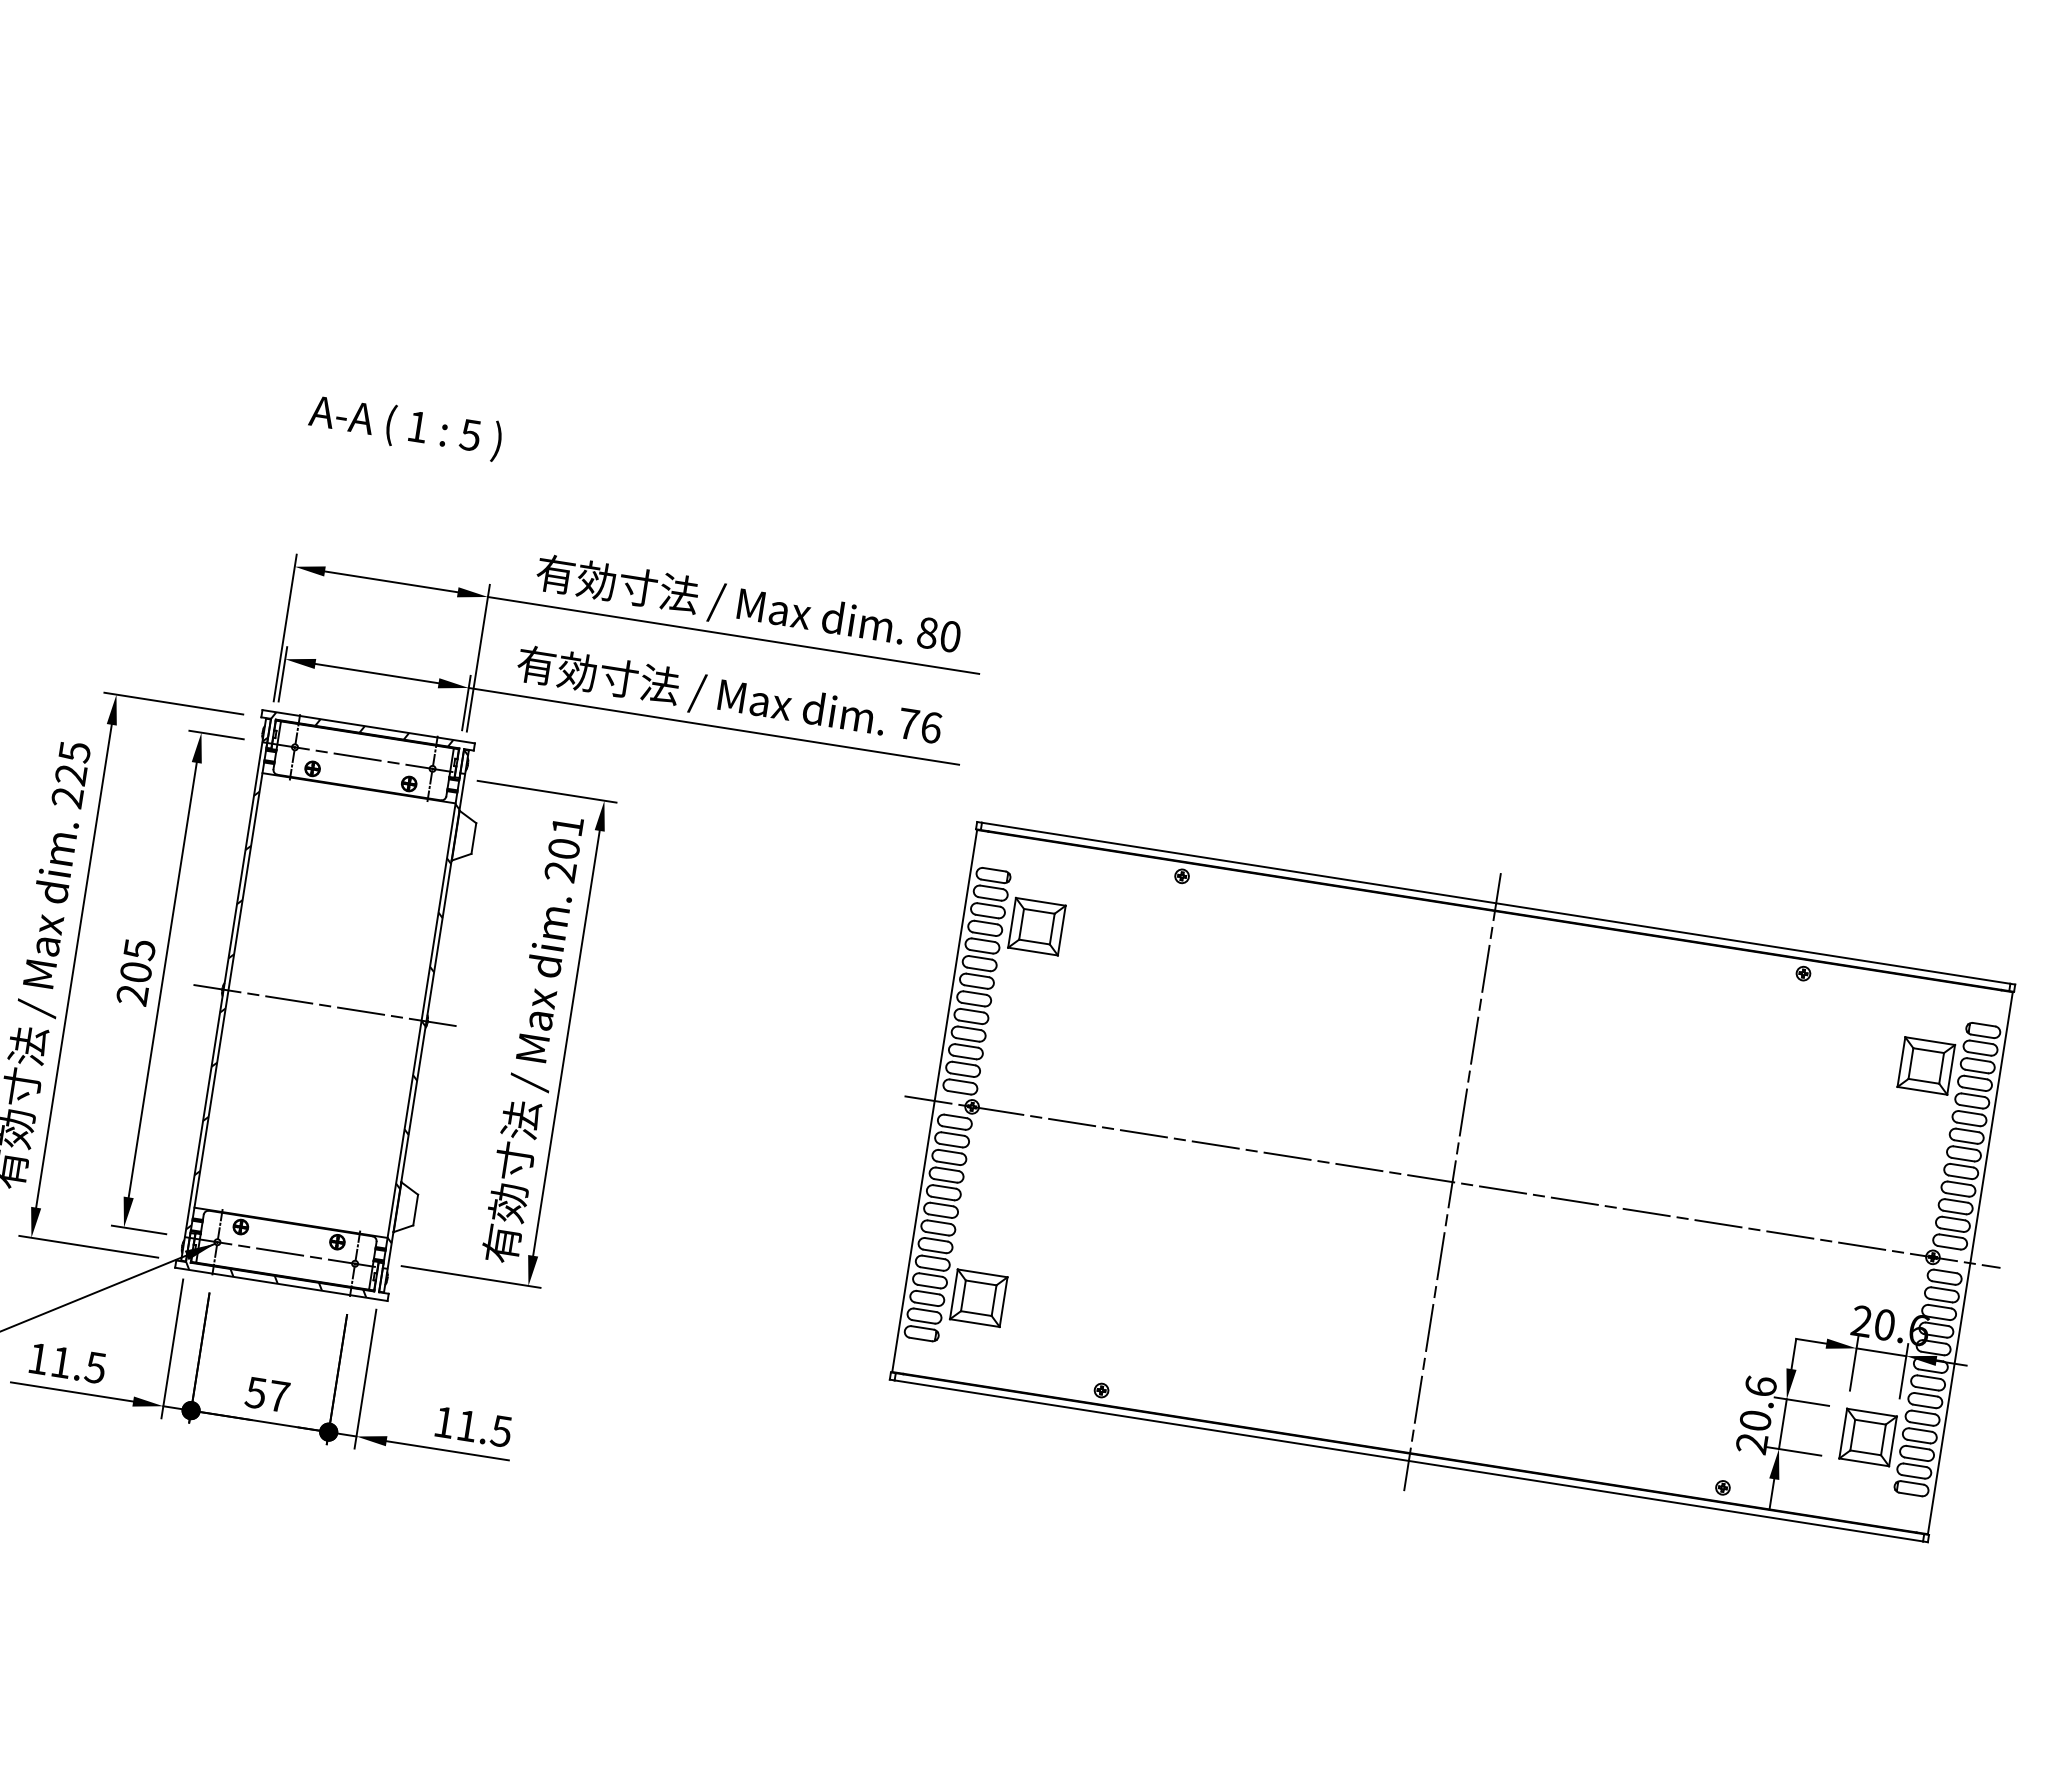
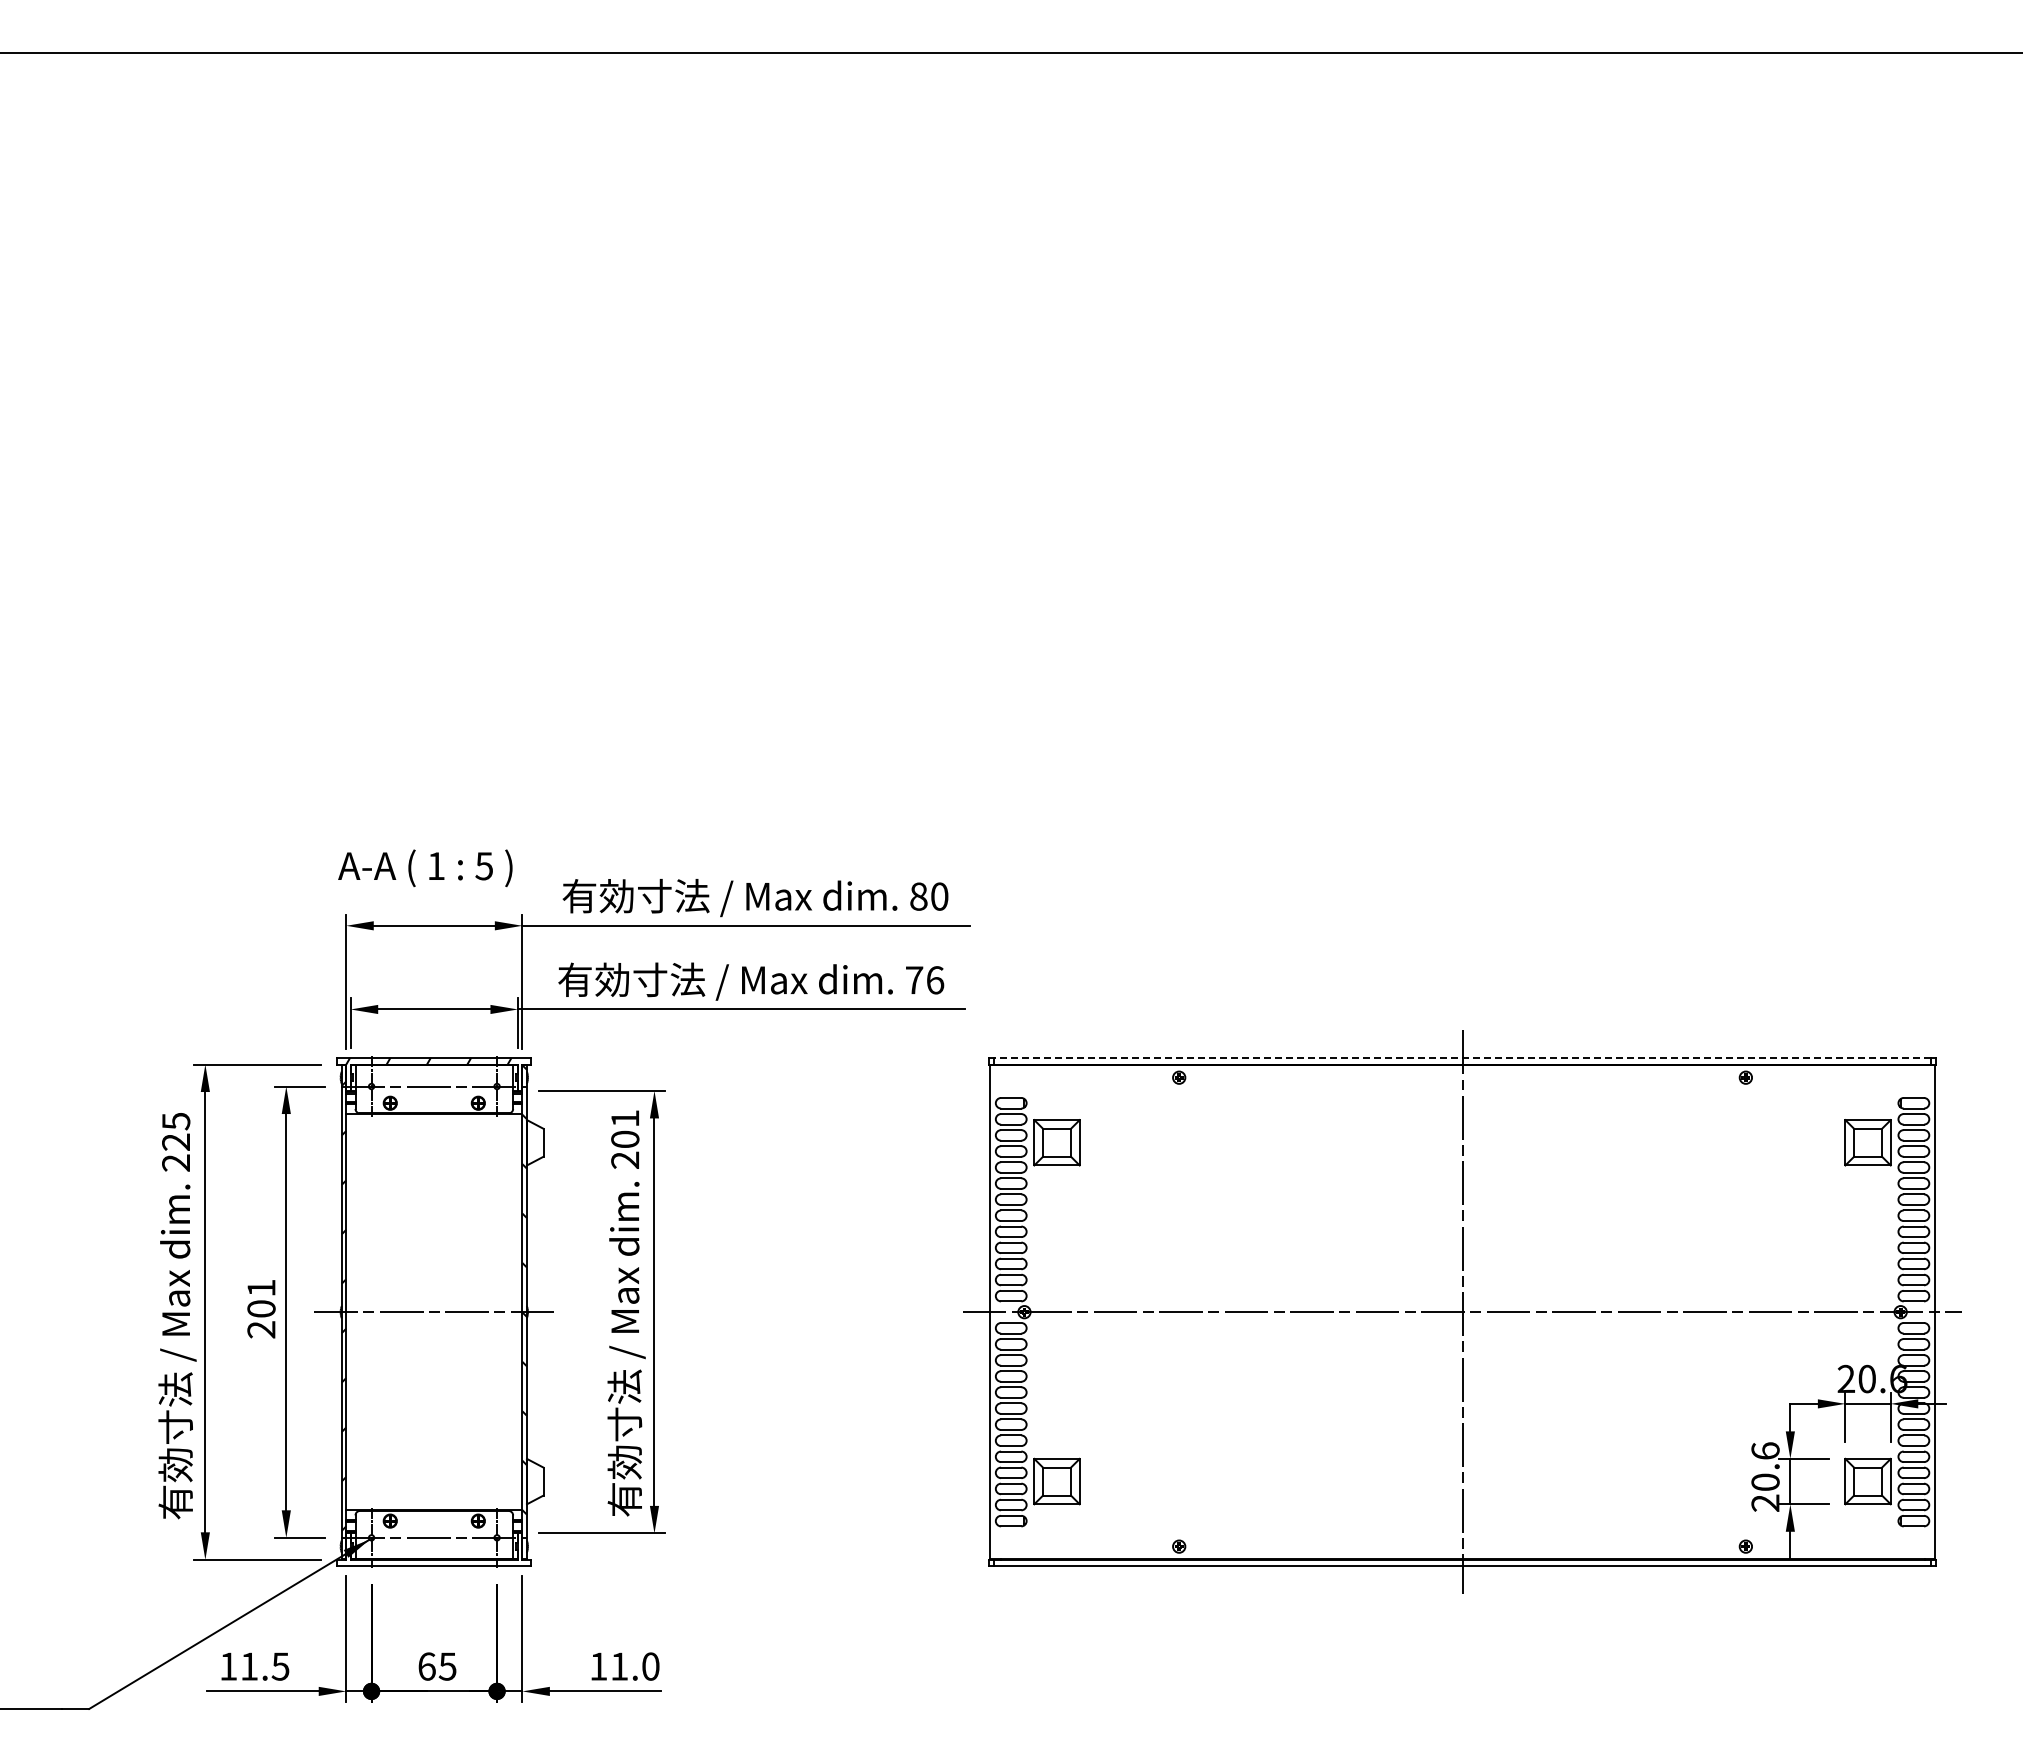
text: (405, 427) -> (425, 868), moved
line: (1496, 902) -> (1462, 1057), solid -> dashed
text: (139, 949) -> (261, 1288), 205 -> 201
hatch: (275, 1279) -> (428, 1562), removed
text: (267, 1394) -> (437, 1666), 57 -> 65
text: (501, 1431) -> (650, 1666), 11.5 -> 11.0

